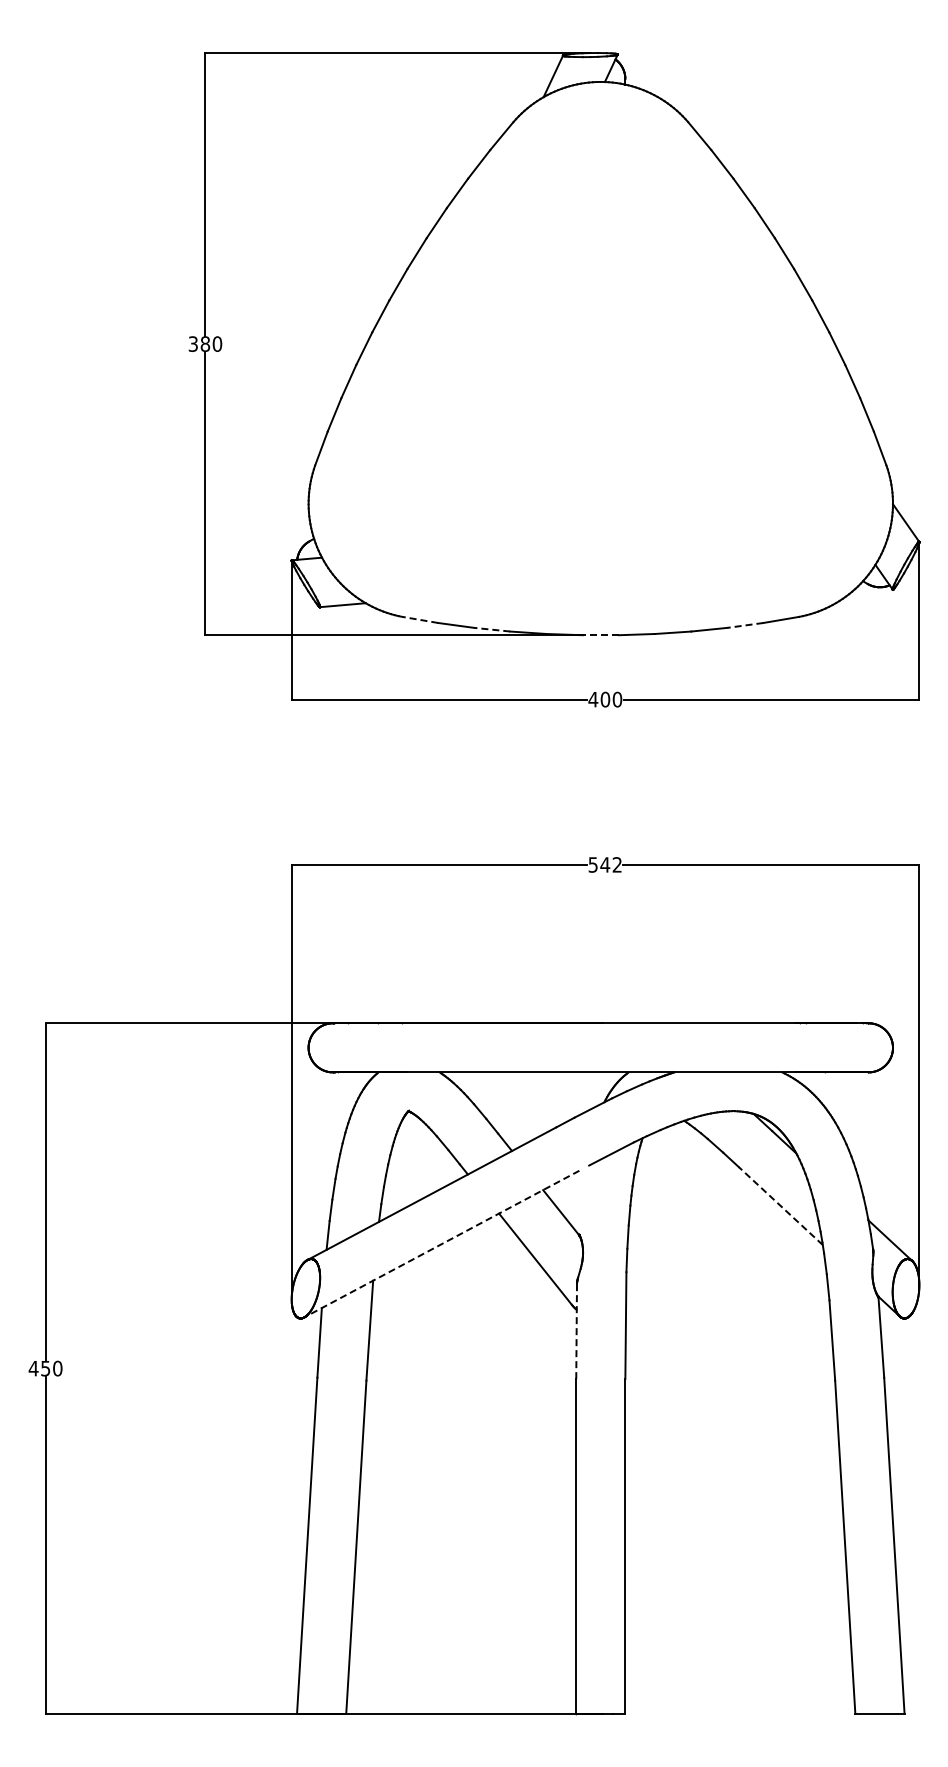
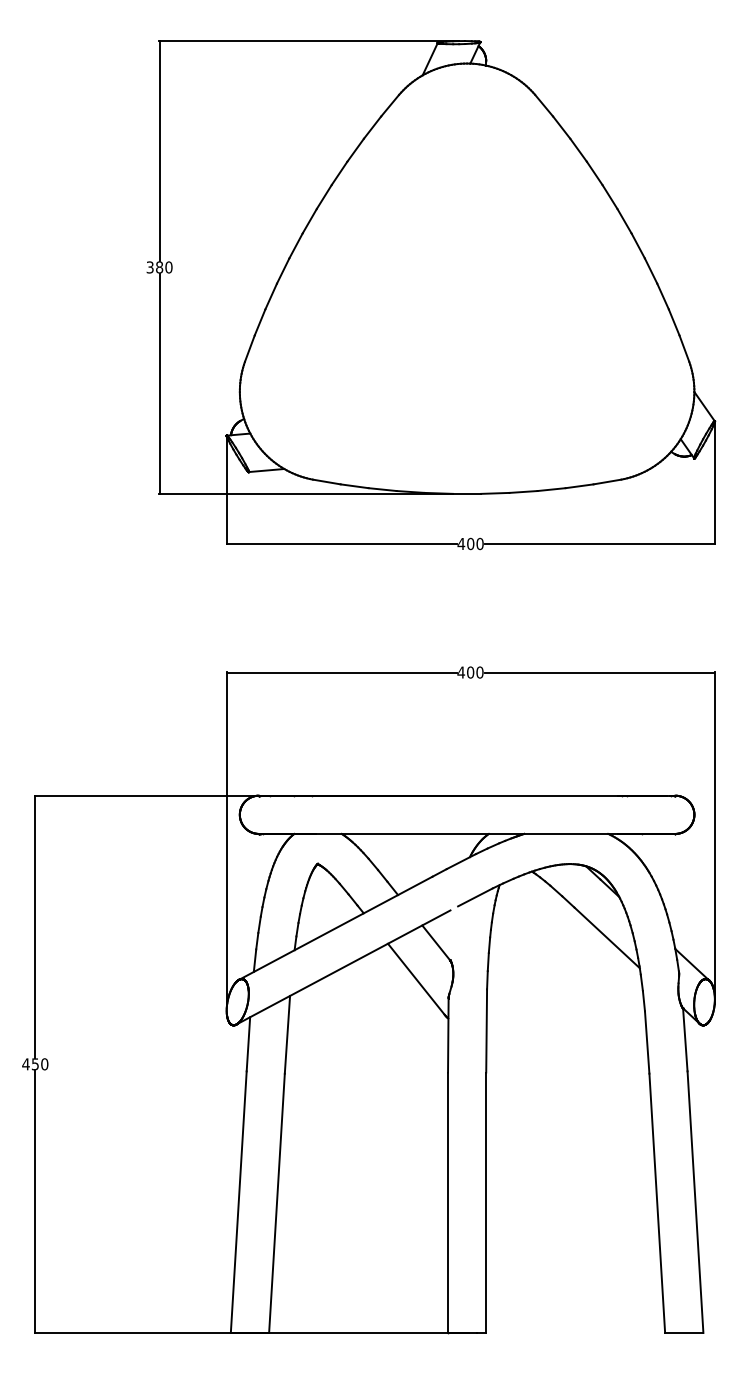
line: (419, 619) -> (326, 481), dashed -> solid
line: (744, 625) -> (578, 486), dashed -> solid
line: (491, 629) -> (382, 489), dashed -> solid
line: (600, 635) -> (466, 494), dashed -> solid
text: (605, 864) -> (470, 672), 542 -> 400
line: (780, 1205) -> (606, 937), dashed -> solid
line: (441, 1244) -> (343, 967), dashed -> solid
line: (576, 1331) -> (448, 1035), dashed -> solid

